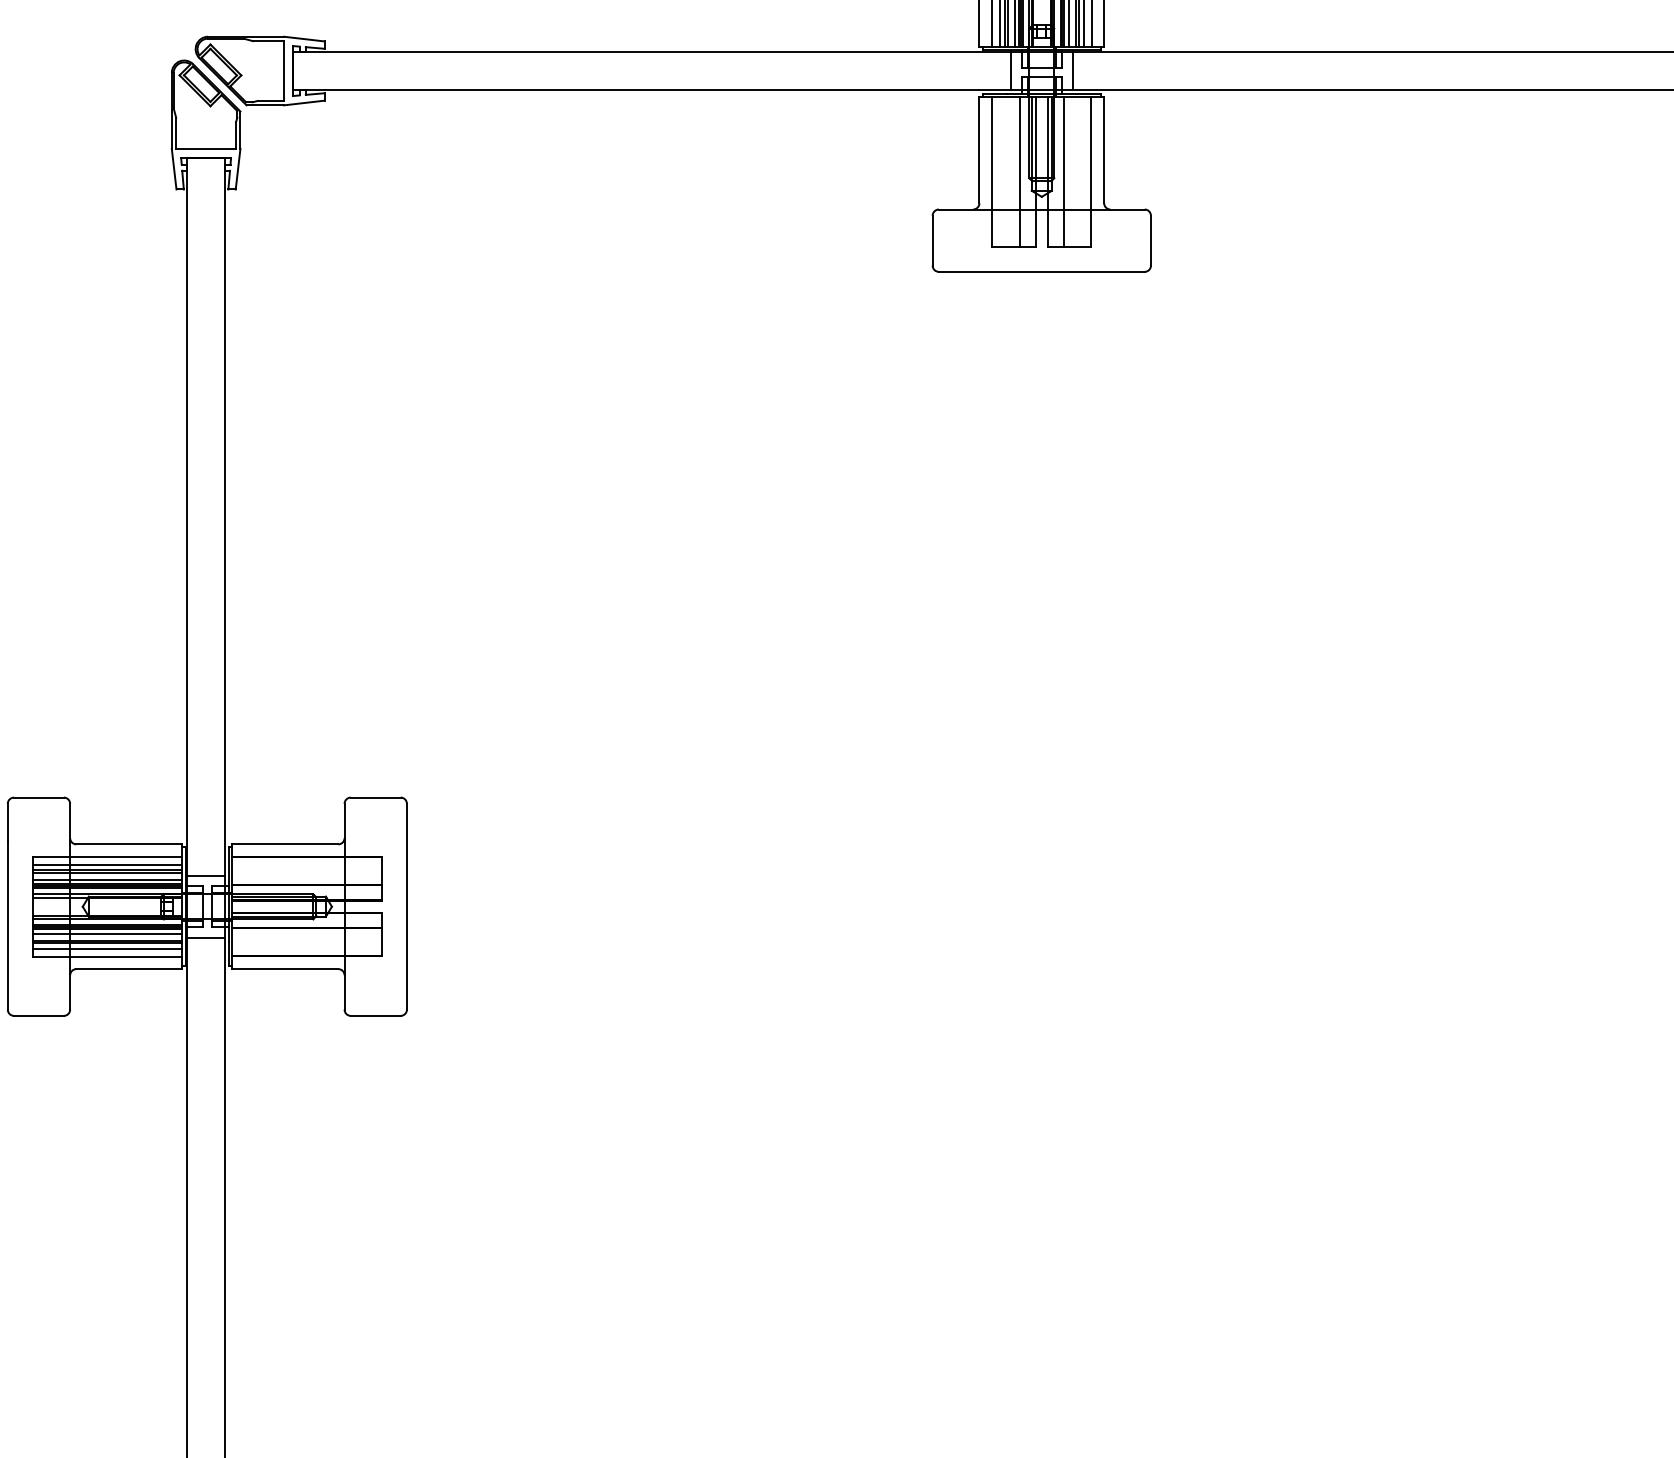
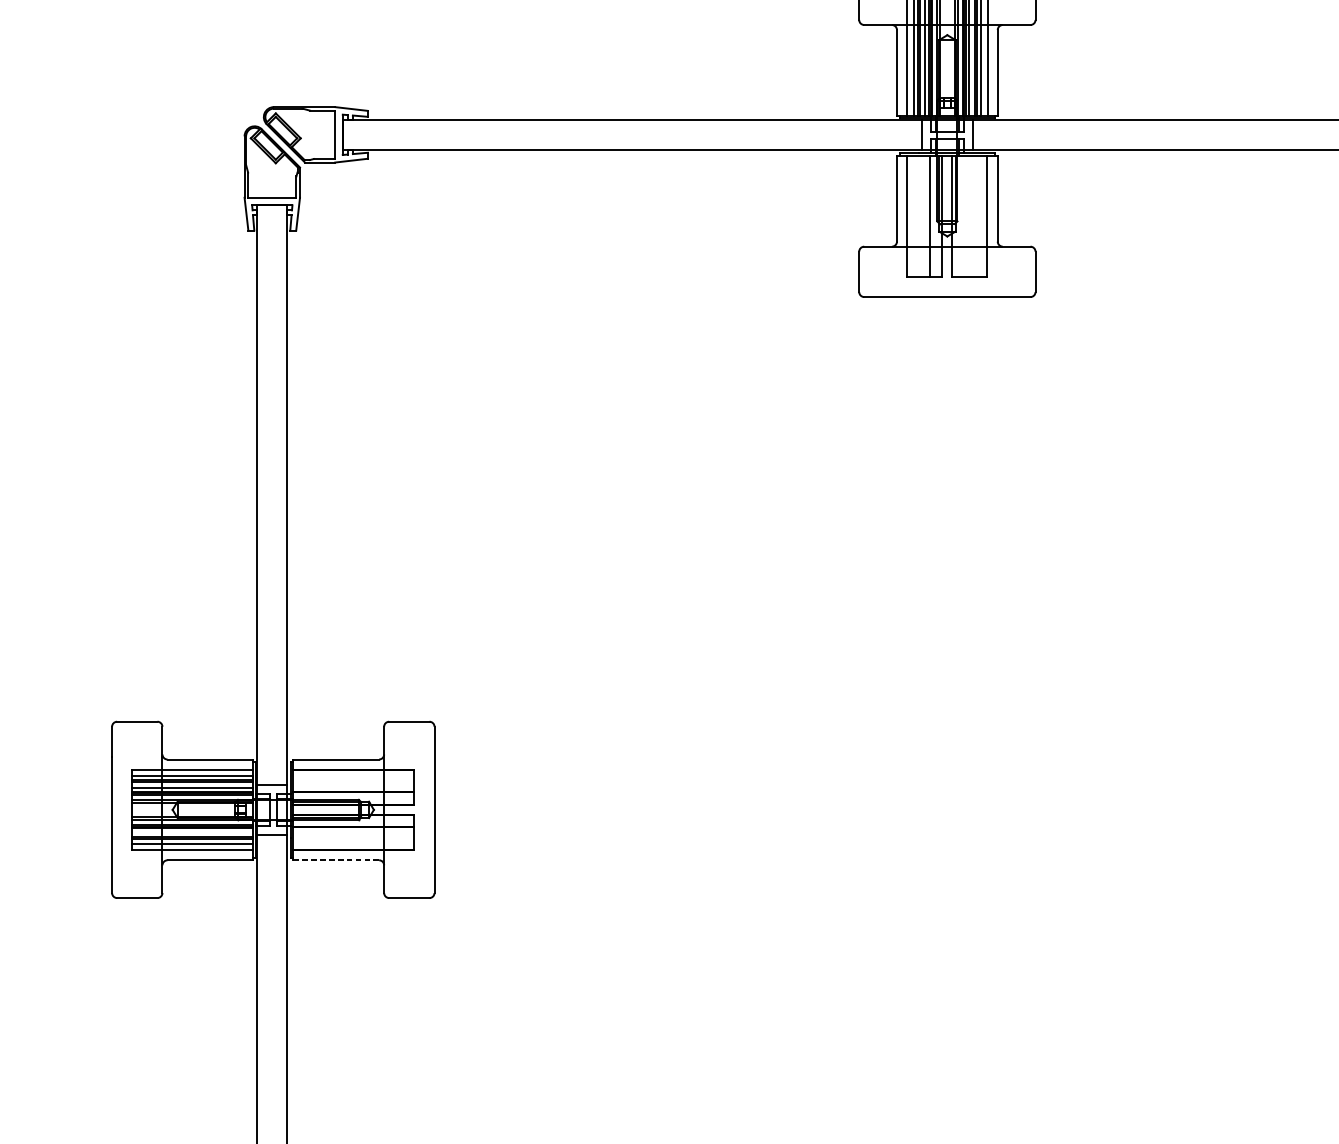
line: (1063, 171) -> (964, 215), removed
line: (107, 933) -> (192, 831), removed
line: (284, 969) -> (335, 860), solid -> dashed

